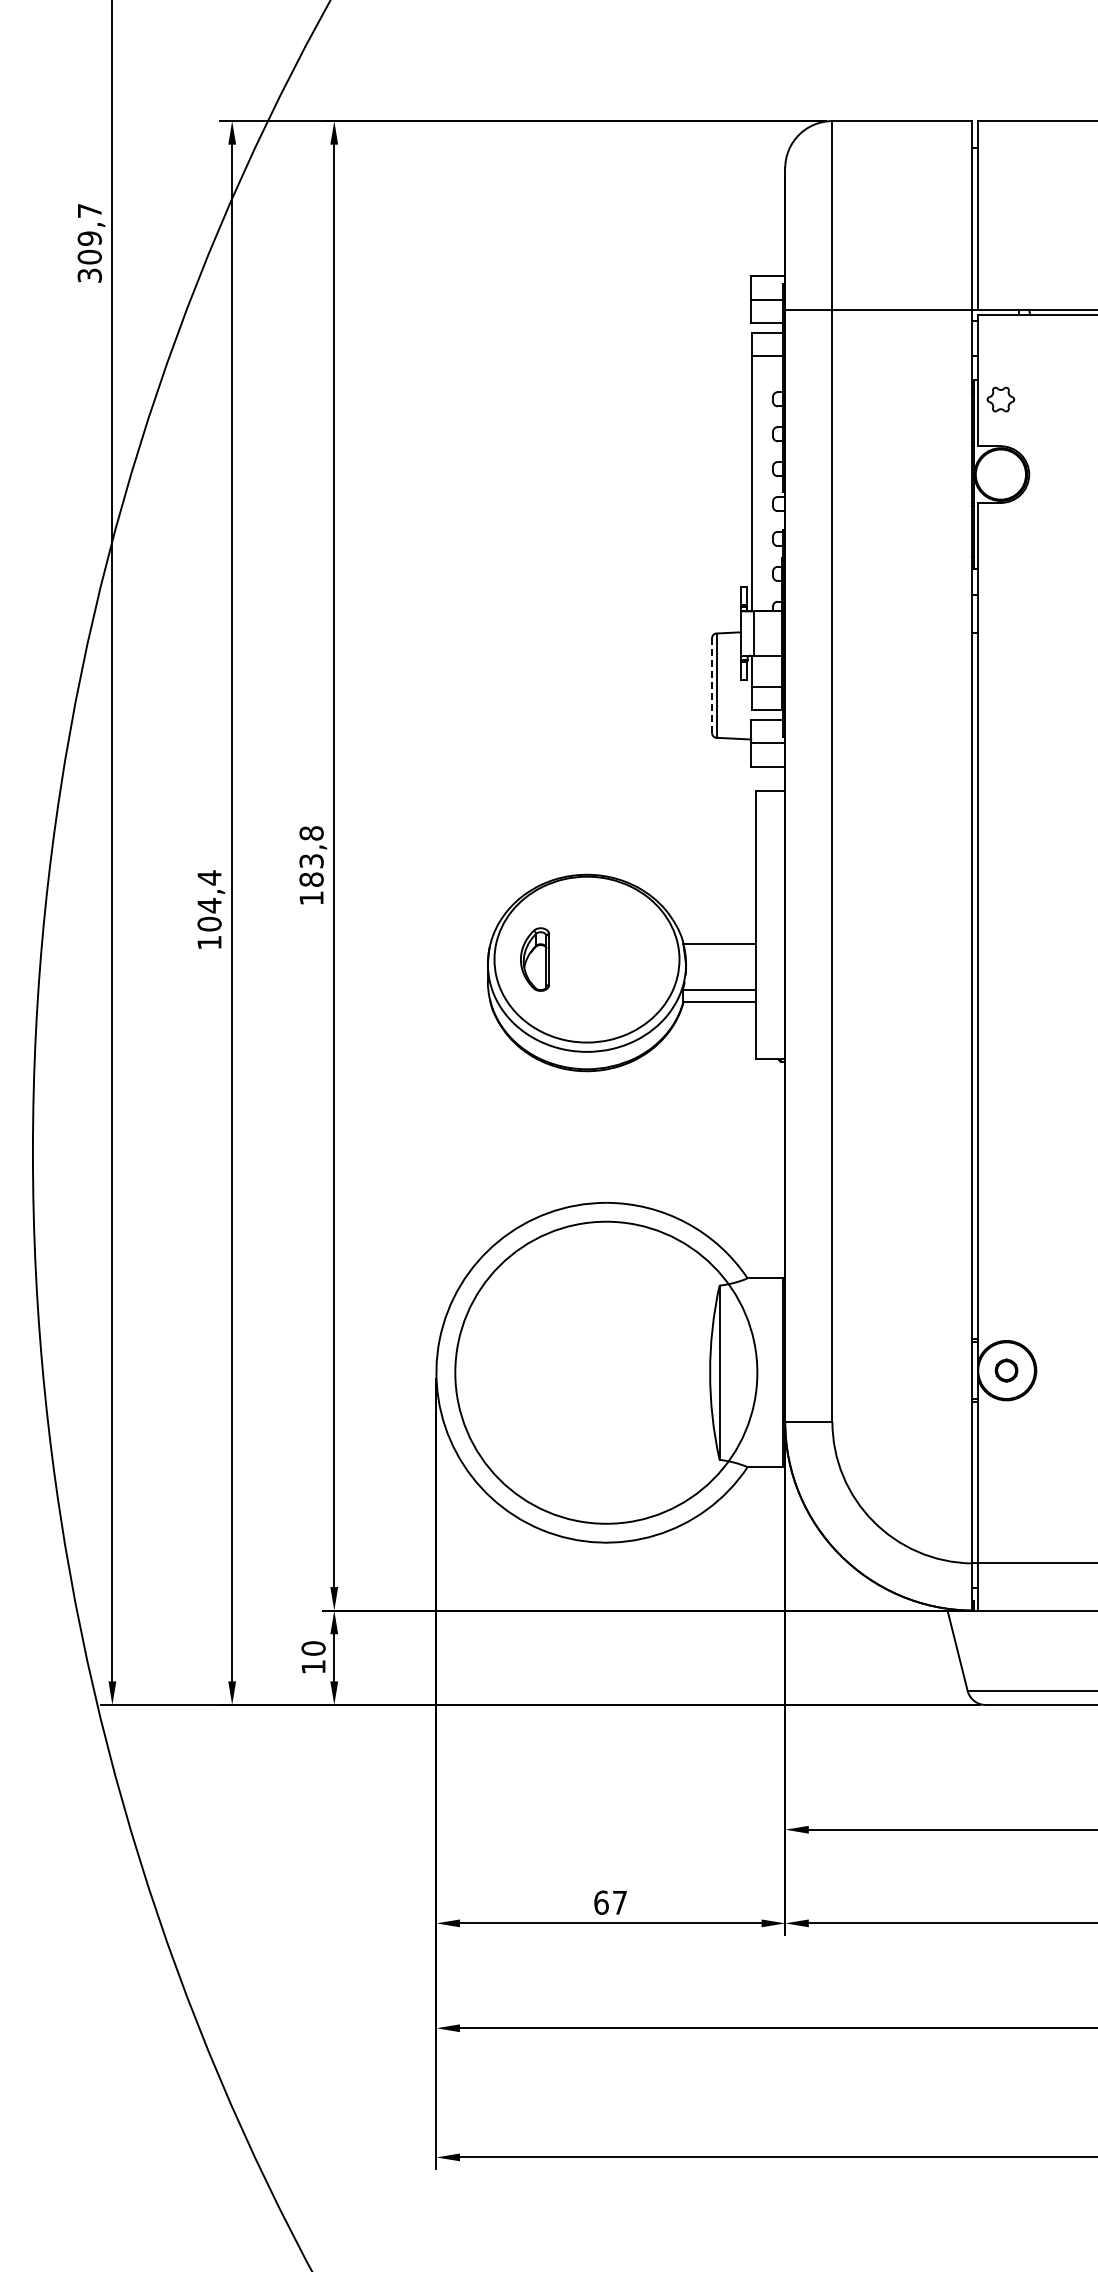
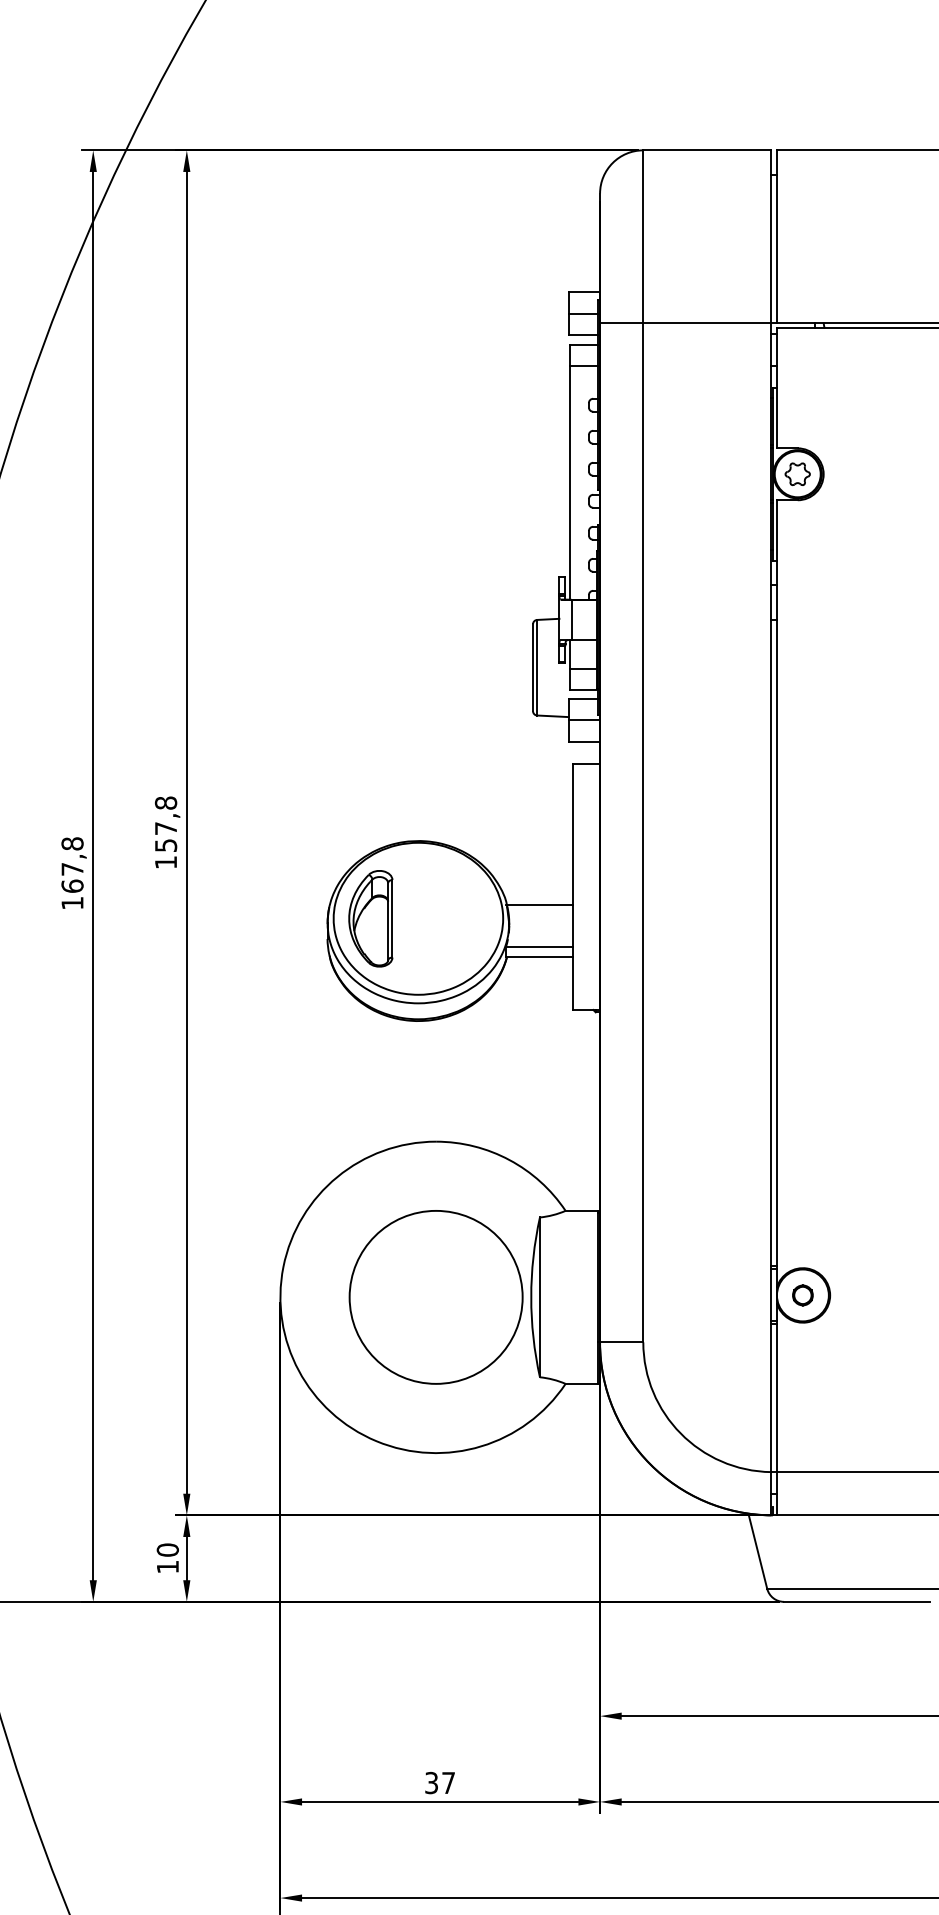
part: (1000, 399) -> (797, 474), moved
line: (712, 685) -> (533, 667), dashed -> solid
text: (311, 870) -> (165, 837), 183,8 -> 157,8
text: (209, 900) -> (72, 864), 104,4 -> 167,8
part: (534, 959) -> (370, 918), size x1.67
circle: (605, 1372) -> (435, 1297), size x0.62
text: (601, 1902) -> (431, 1782), 67 -> 37

